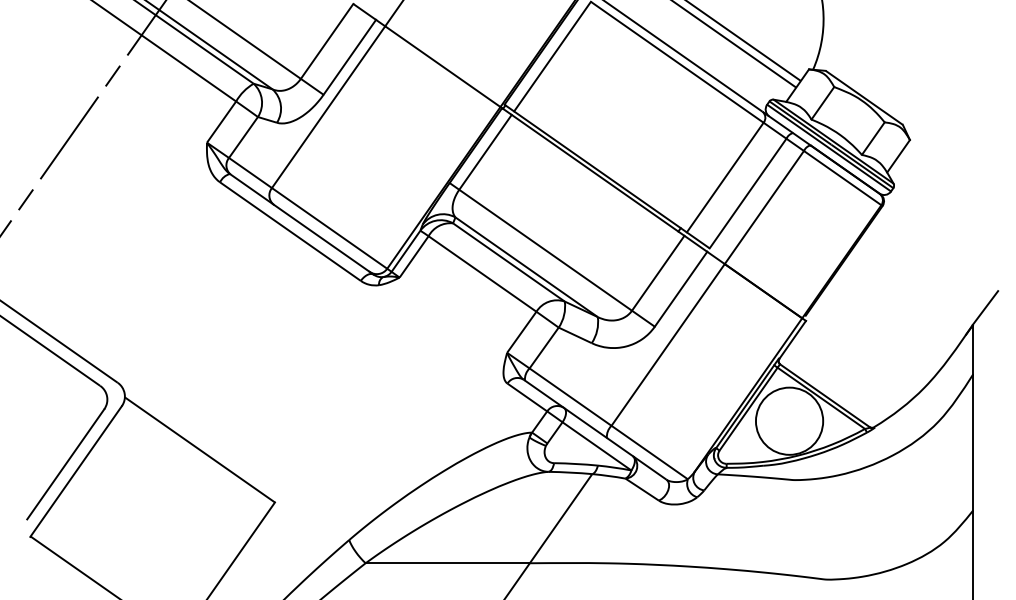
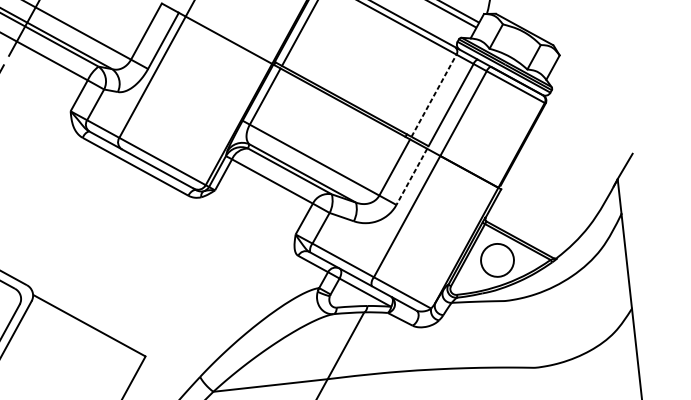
line: (725, 177) -> (434, 95), solid -> dashed
line: (681, 289) -> (412, 177), solid -> dashed
circle: (789, 420) -> (497, 259), size x0.7

